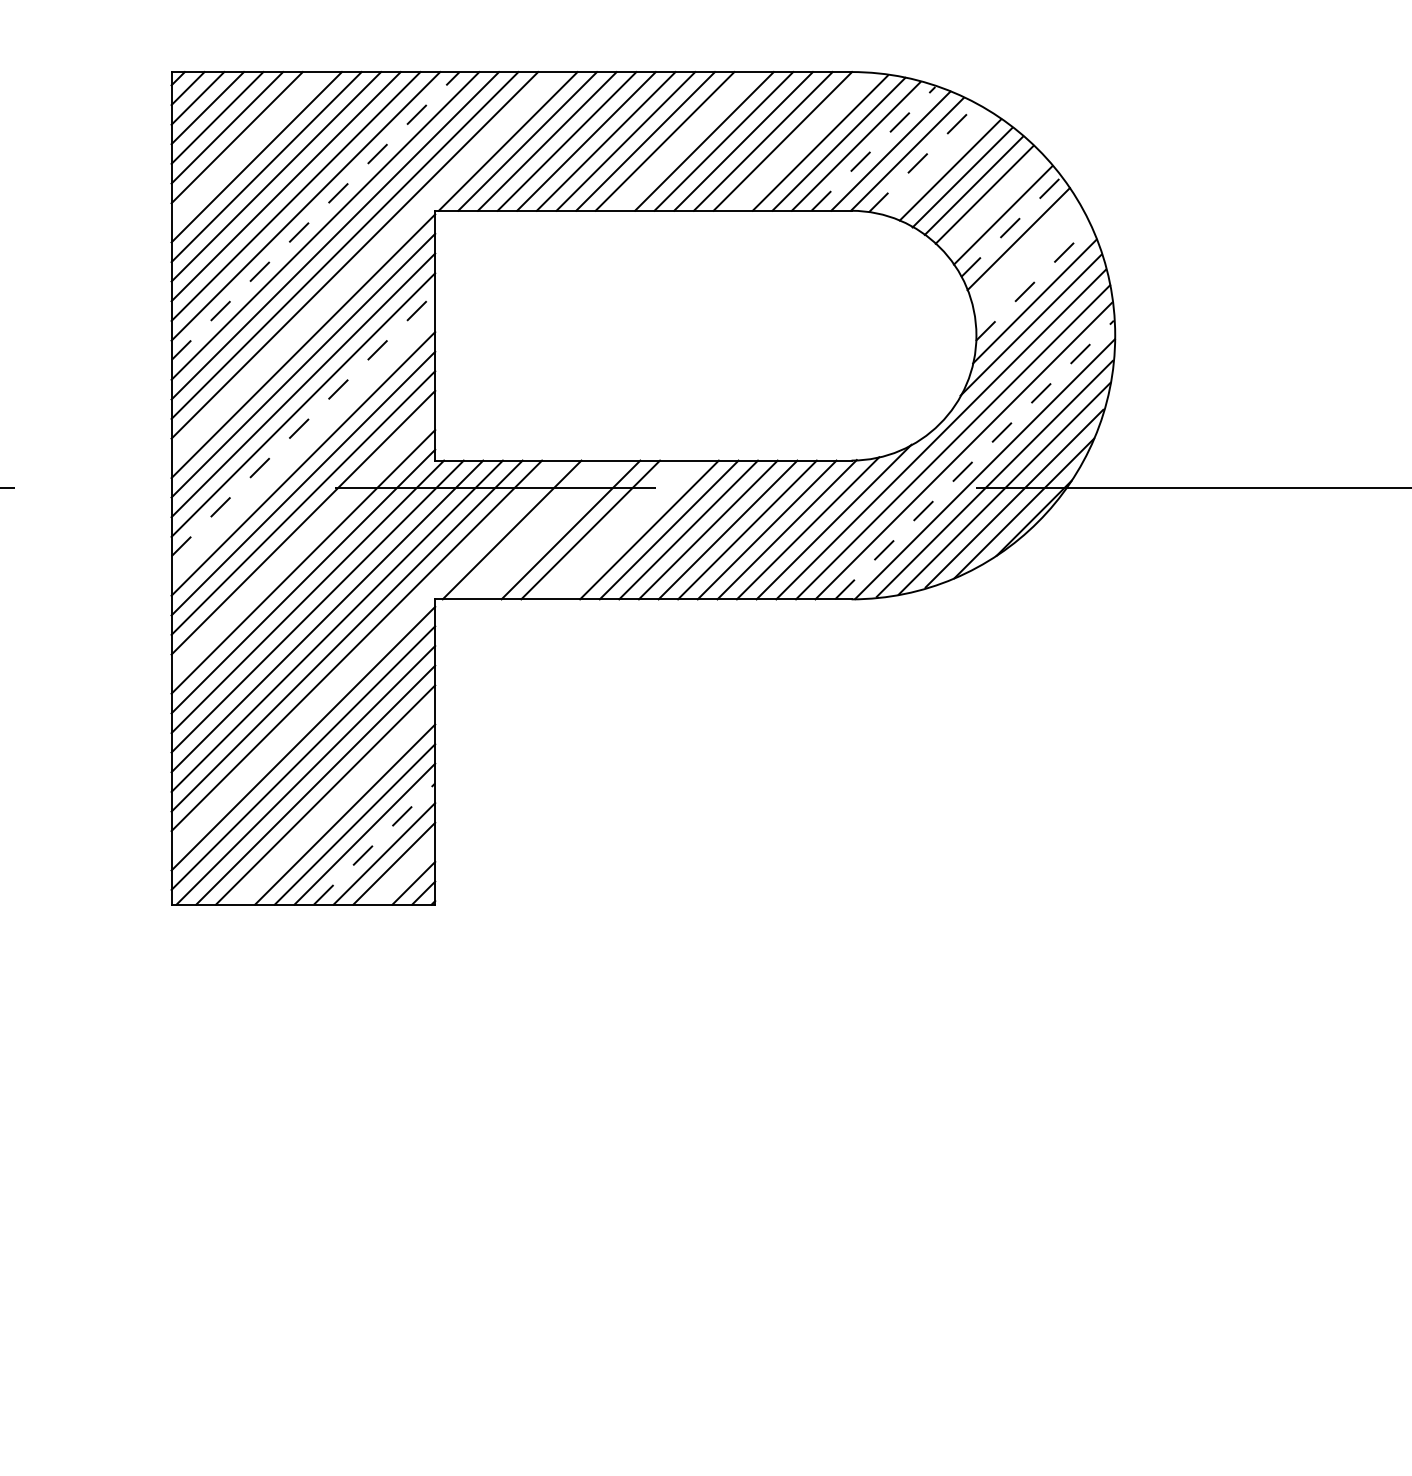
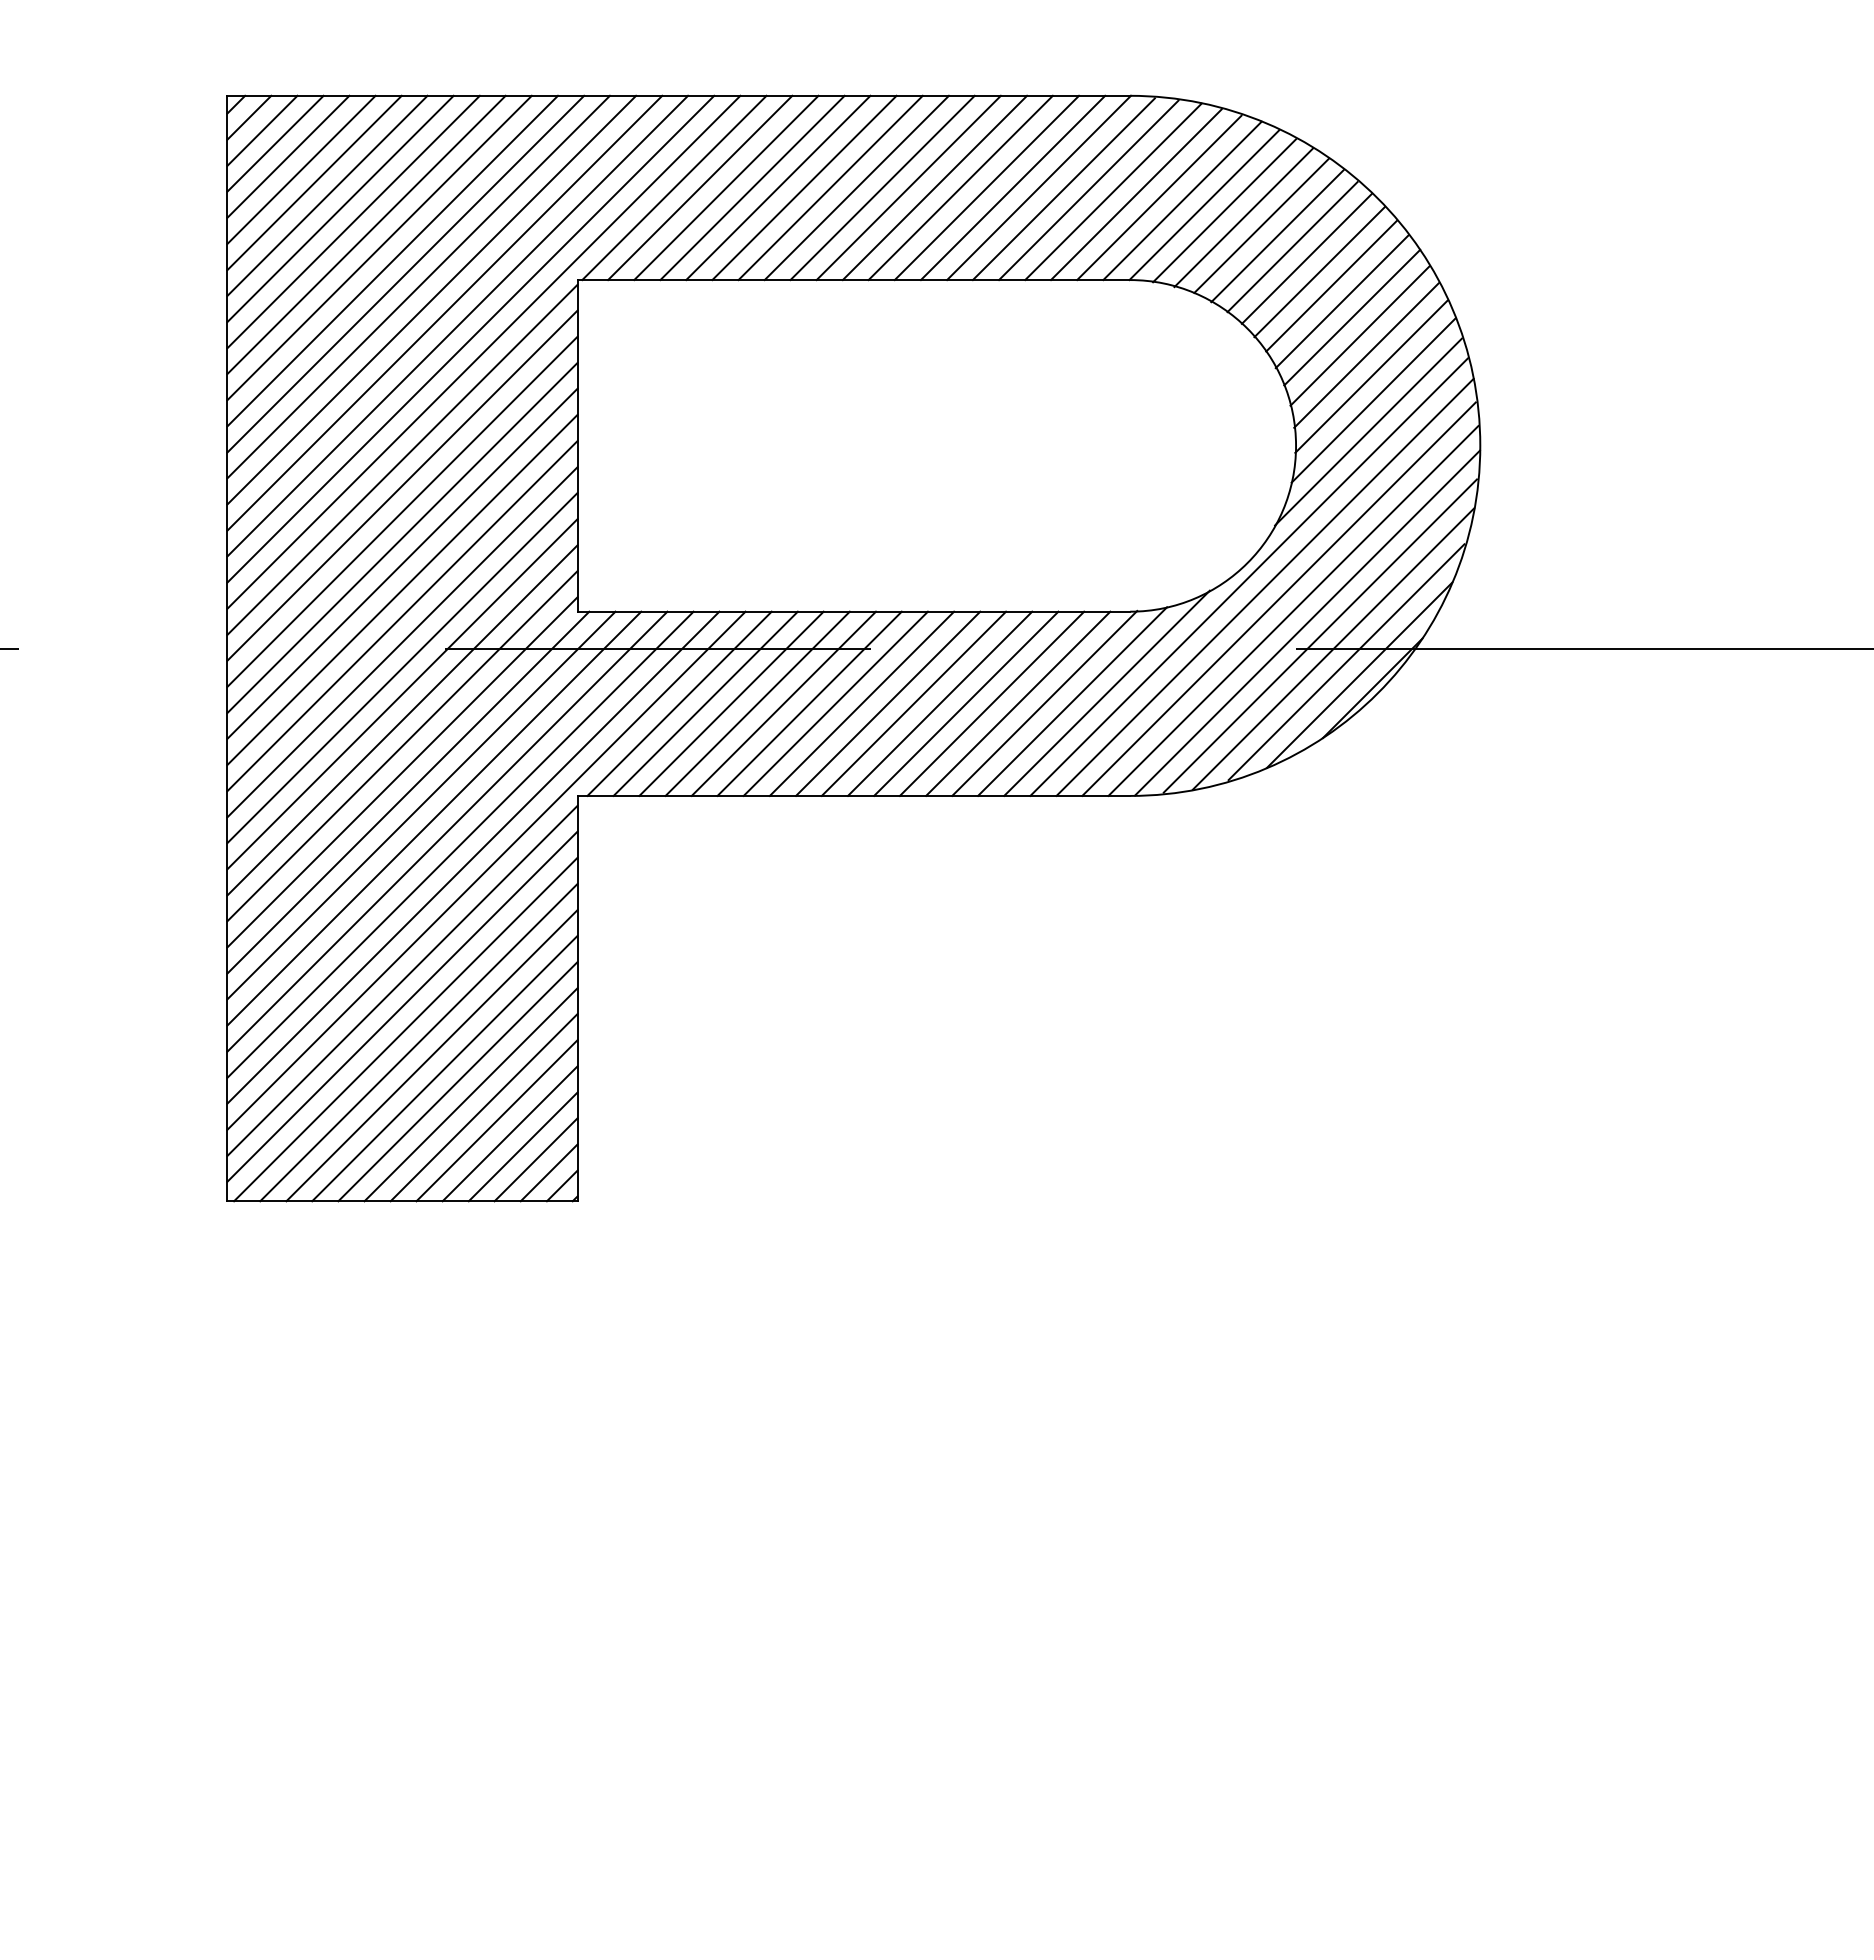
line: (684, 141) -> (908, 187), added
line: (801, 142) -> (1063, 189), added
line: (246, 147) -> (327, 195), added
line: (873, 148) -> (1159, 197), dashed -> solid
line: (922, 158) -> (1224, 210), dashed -> solid
line: (936, 163) -> (1243, 217), added
line: (994, 205) -> (1319, 272), added
line: (316, 215) -> (419, 286), dashed -> solid
line: (1011, 226) -> (1342, 301), dashed -> solid
line: (1024, 252) -> (1359, 335), added
line: (364, 264) -> (483, 351), added
line: (1029, 267) -> (1366, 355), added
line: (1033, 283) -> (1371, 376), dashed -> solid
line: (303, 424) -> (402, 563), dashed -> solid
line: (303, 443) -> (402, 589), added
line: (974, 459) -> (1293, 610), dashed -> solid
line: (531, 529) -> (705, 703), added
line: (551, 529) -> (731, 703), added
line: (609, 529) -> (809, 703), added
line: (629, 529) -> (835, 703), added
line: (303, 542) -> (402, 720), added
line: (366, 655) -> (486, 870), added
line: (335, 804) -> (444, 1068), added
line: (374, 843) -> (497, 1120), dashed -> solid
line: (403, 873) -> (535, 1159), added

